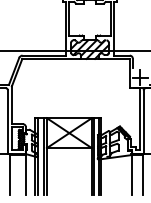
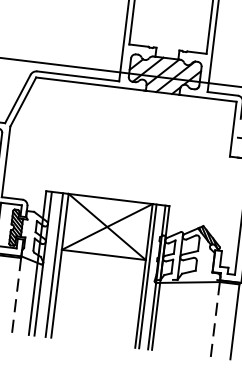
line: (132, 174) -> (215, 318), solid -> dashed
line: (25, 175) -> (15, 296), solid -> dashed

